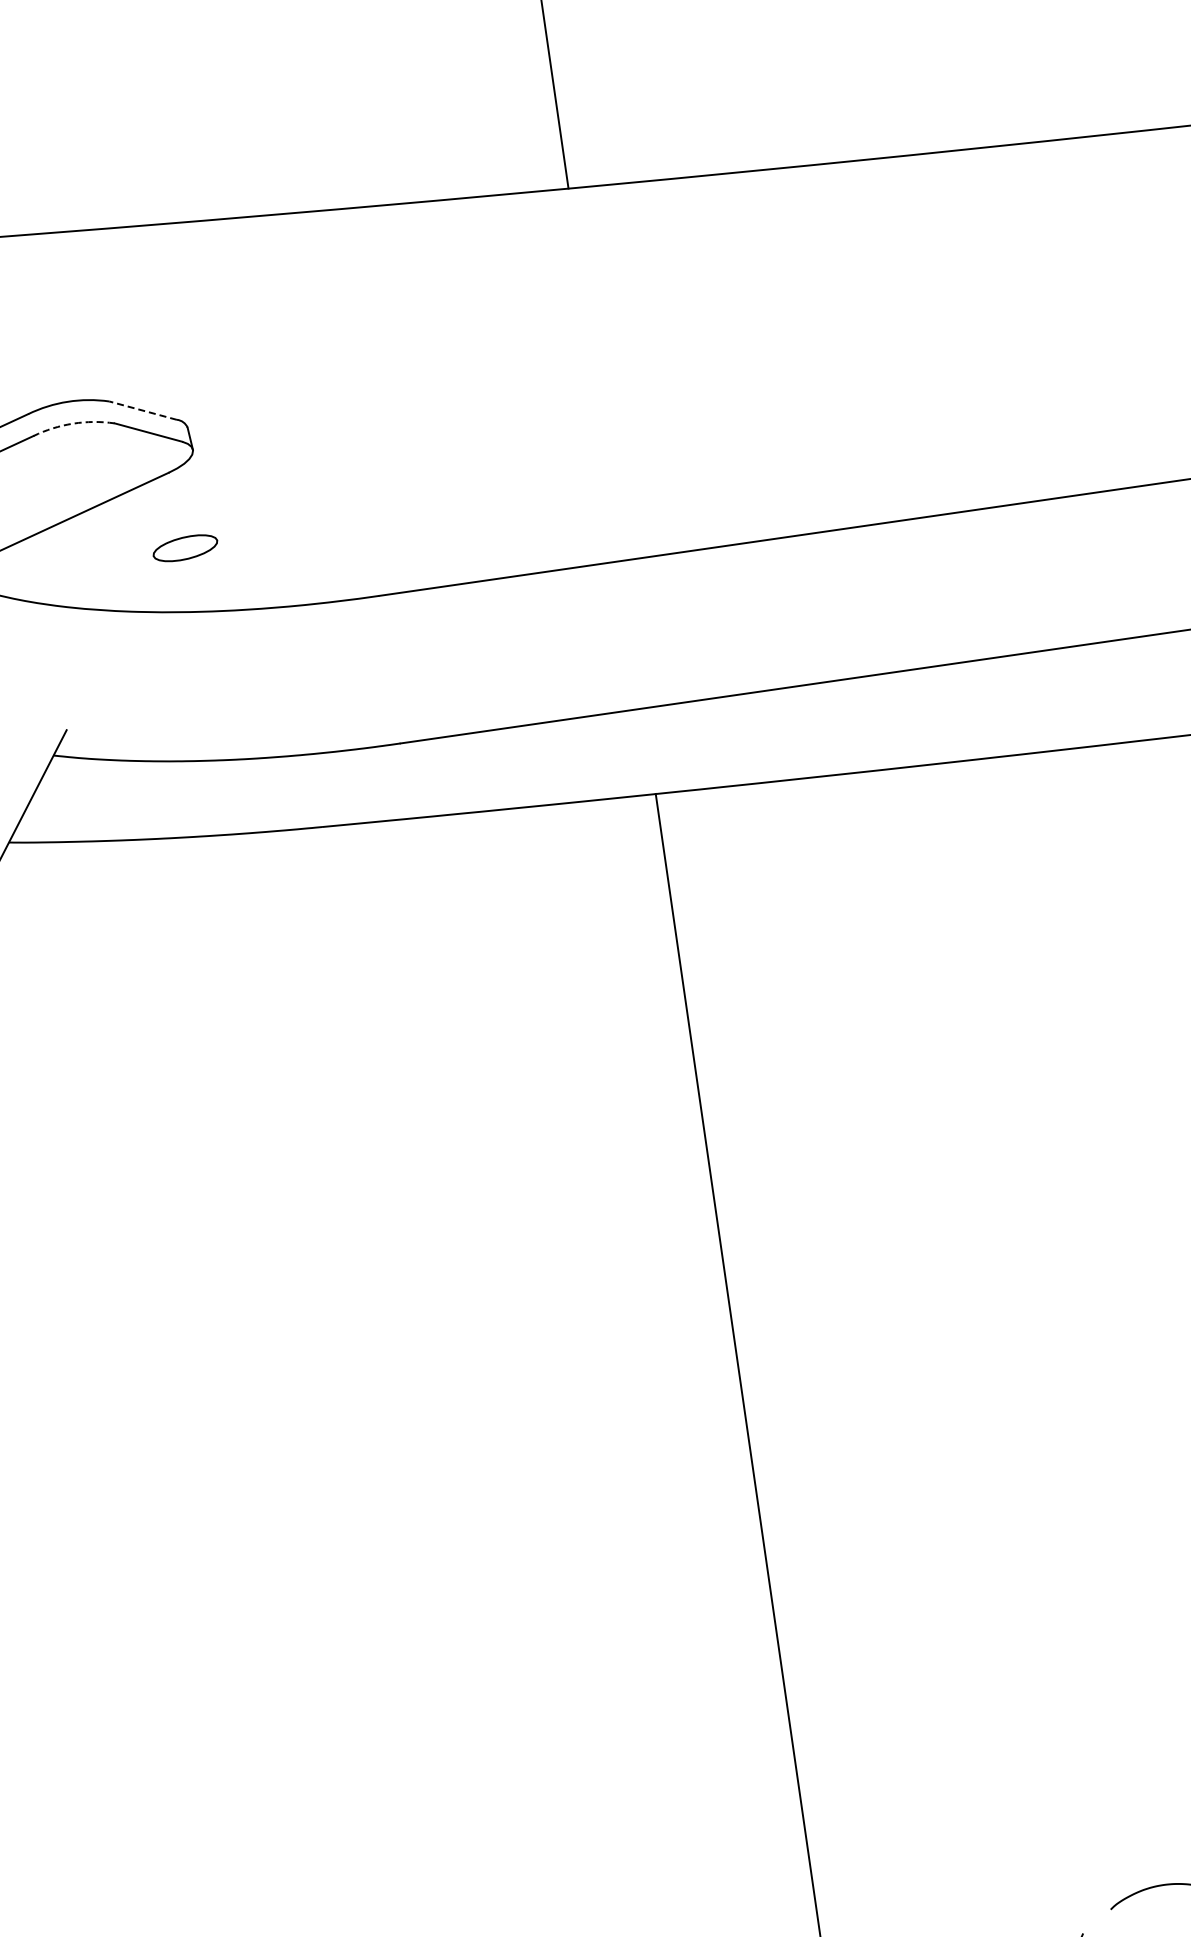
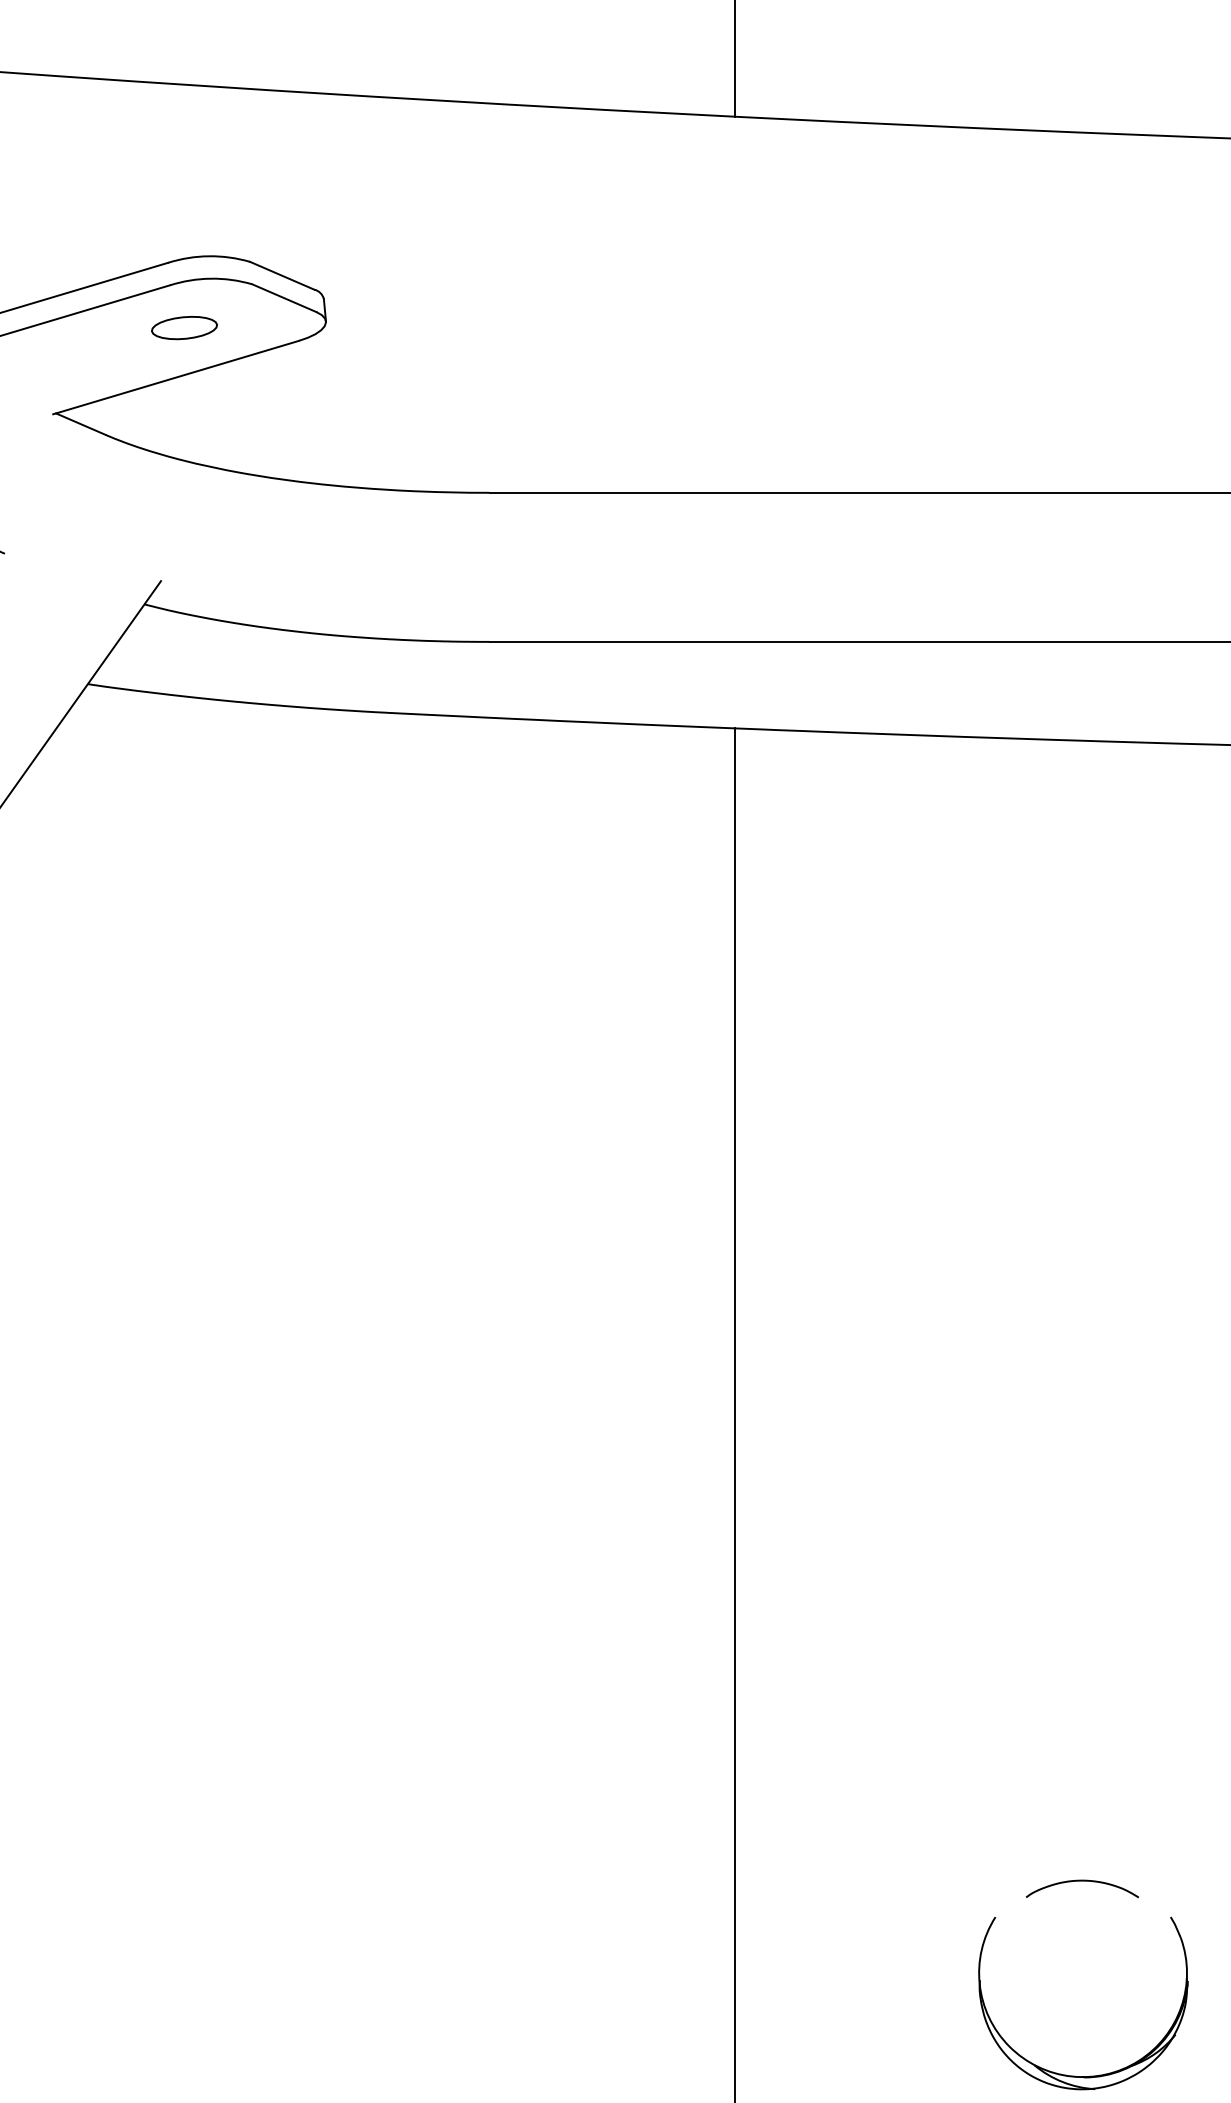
line: (142, 410) -> (281, 275), dashed -> solid
arc: (73, 423) -> (211, 278), dashed -> solid
part: (185, 548) -> (184, 328), moved

